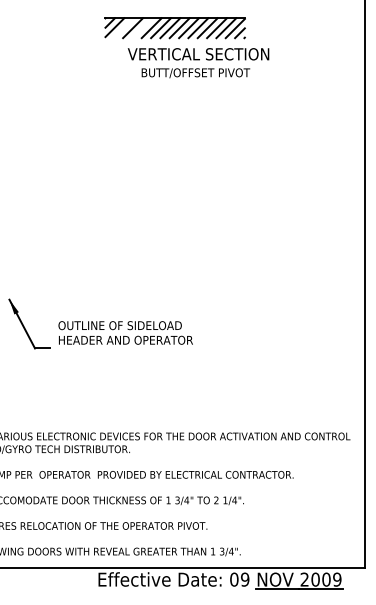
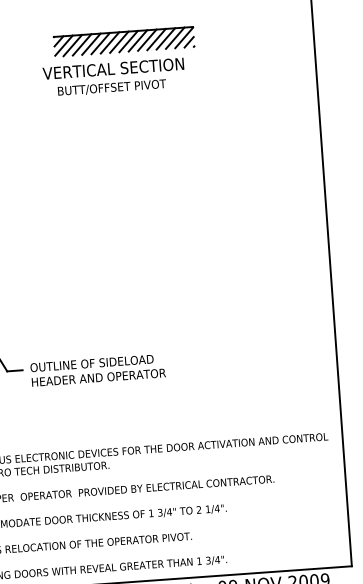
line: (123, 28) -> (72, 45), added
line: (142, 28) -> (91, 44), added
text: (198, 63) -> (114, 78), moved
text: (125, 332) -> (97, 369), moved

